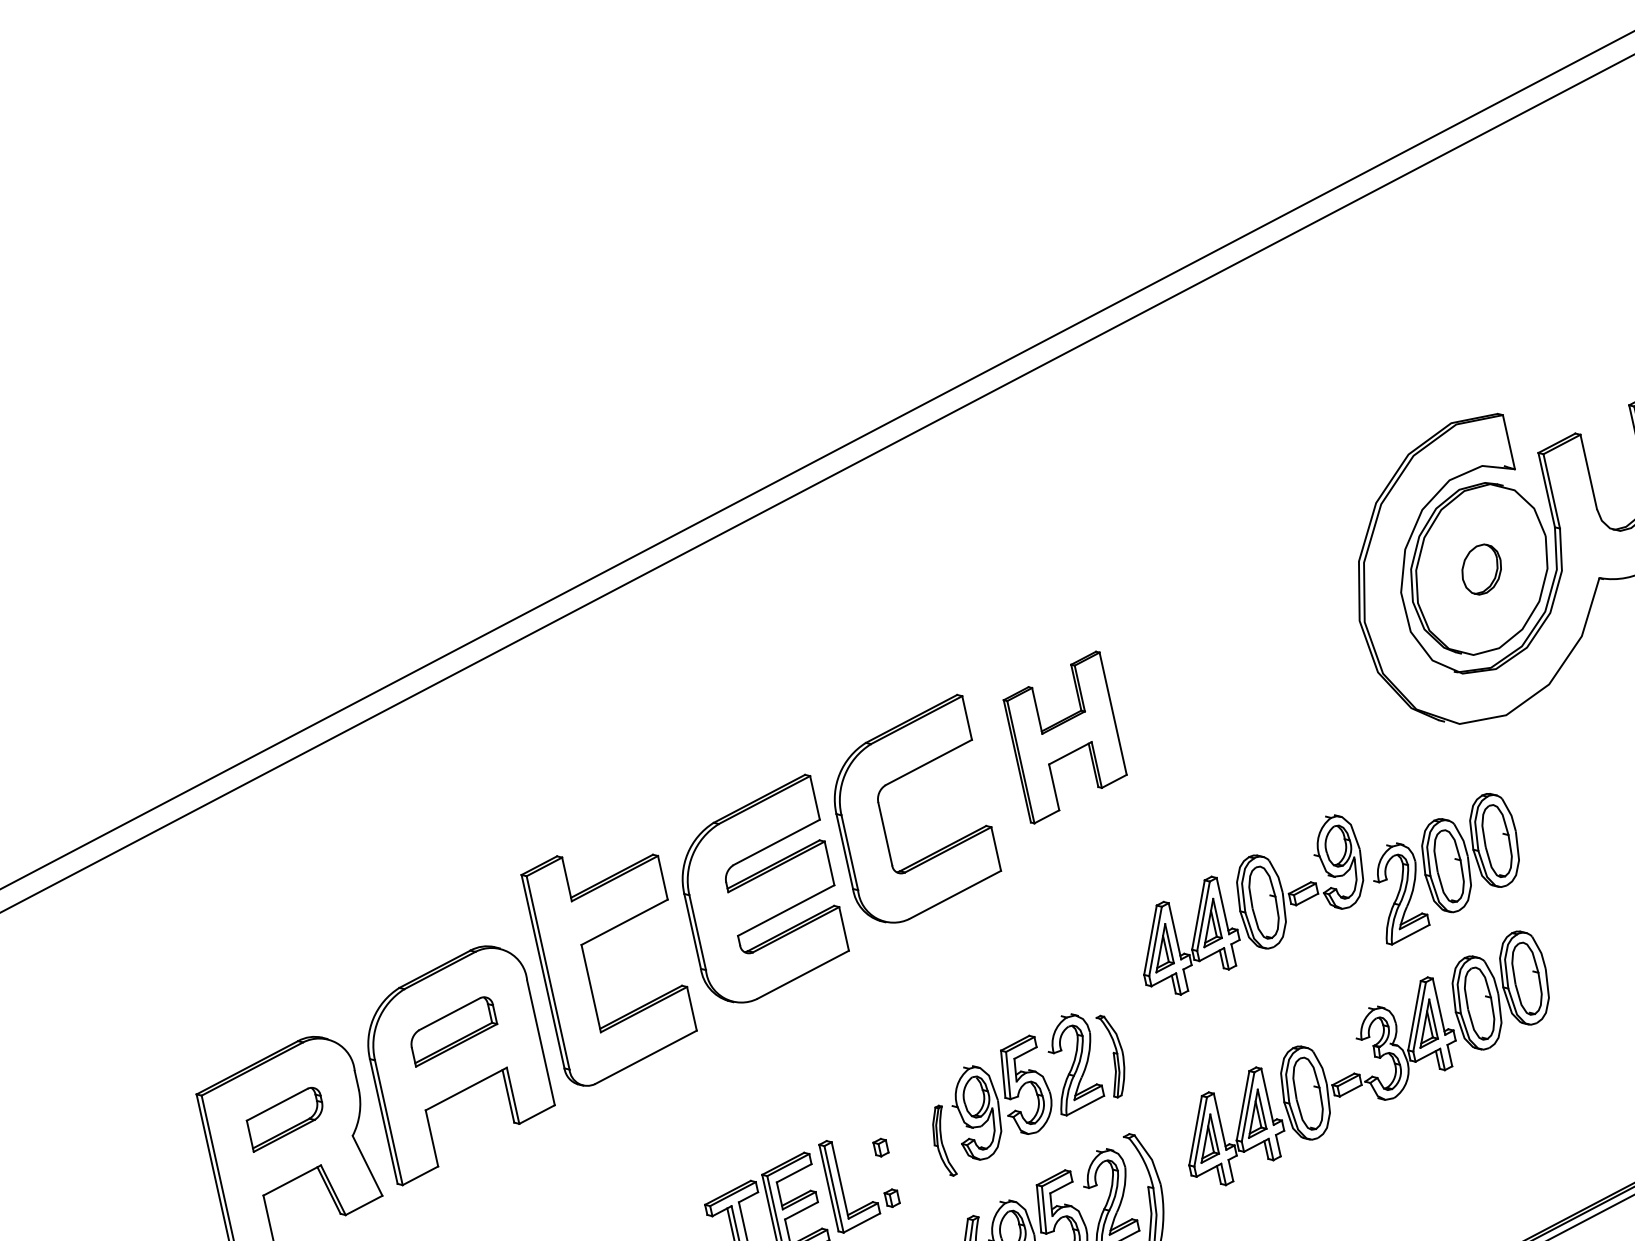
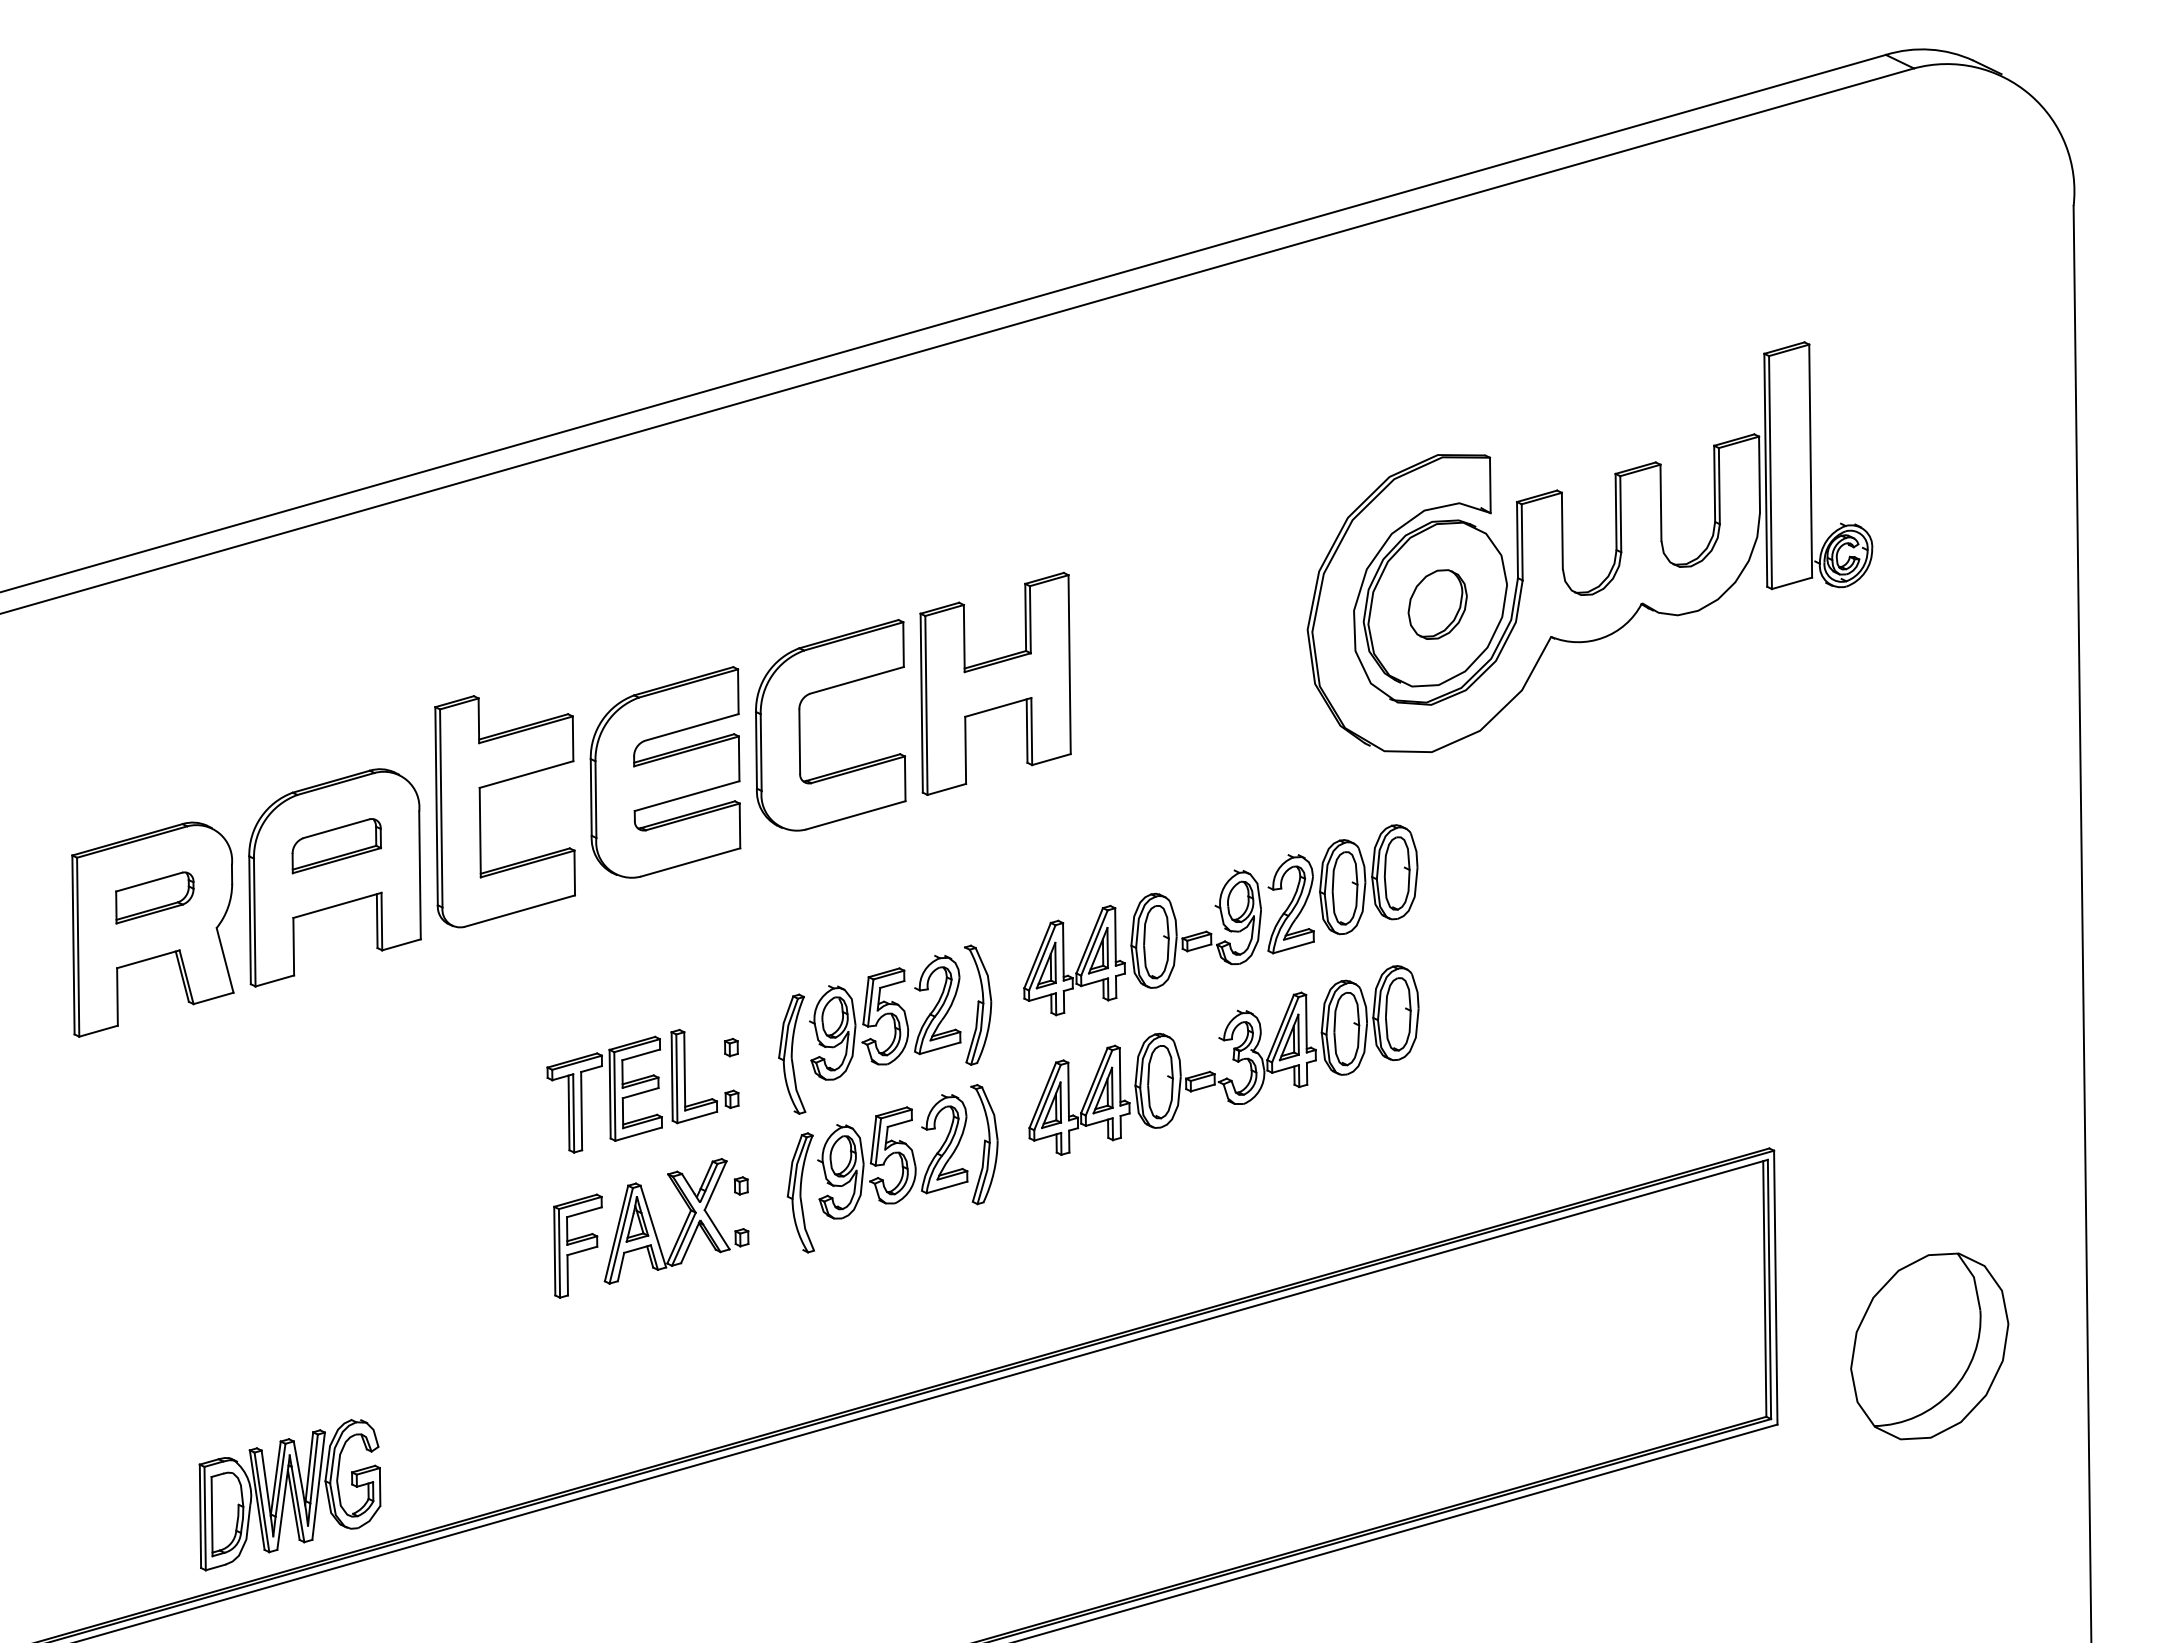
part: (1481, 569) -> (1437, 604), size x1.43
part: (1065, 737) -> (995, 683), size x1.43
part: (1250, 905) -> (1142, 942), moved
part: (1114, 1054) -> (978, 1004), size x1.43
part: (942, 1140) -> (792, 1053), size x1.67

